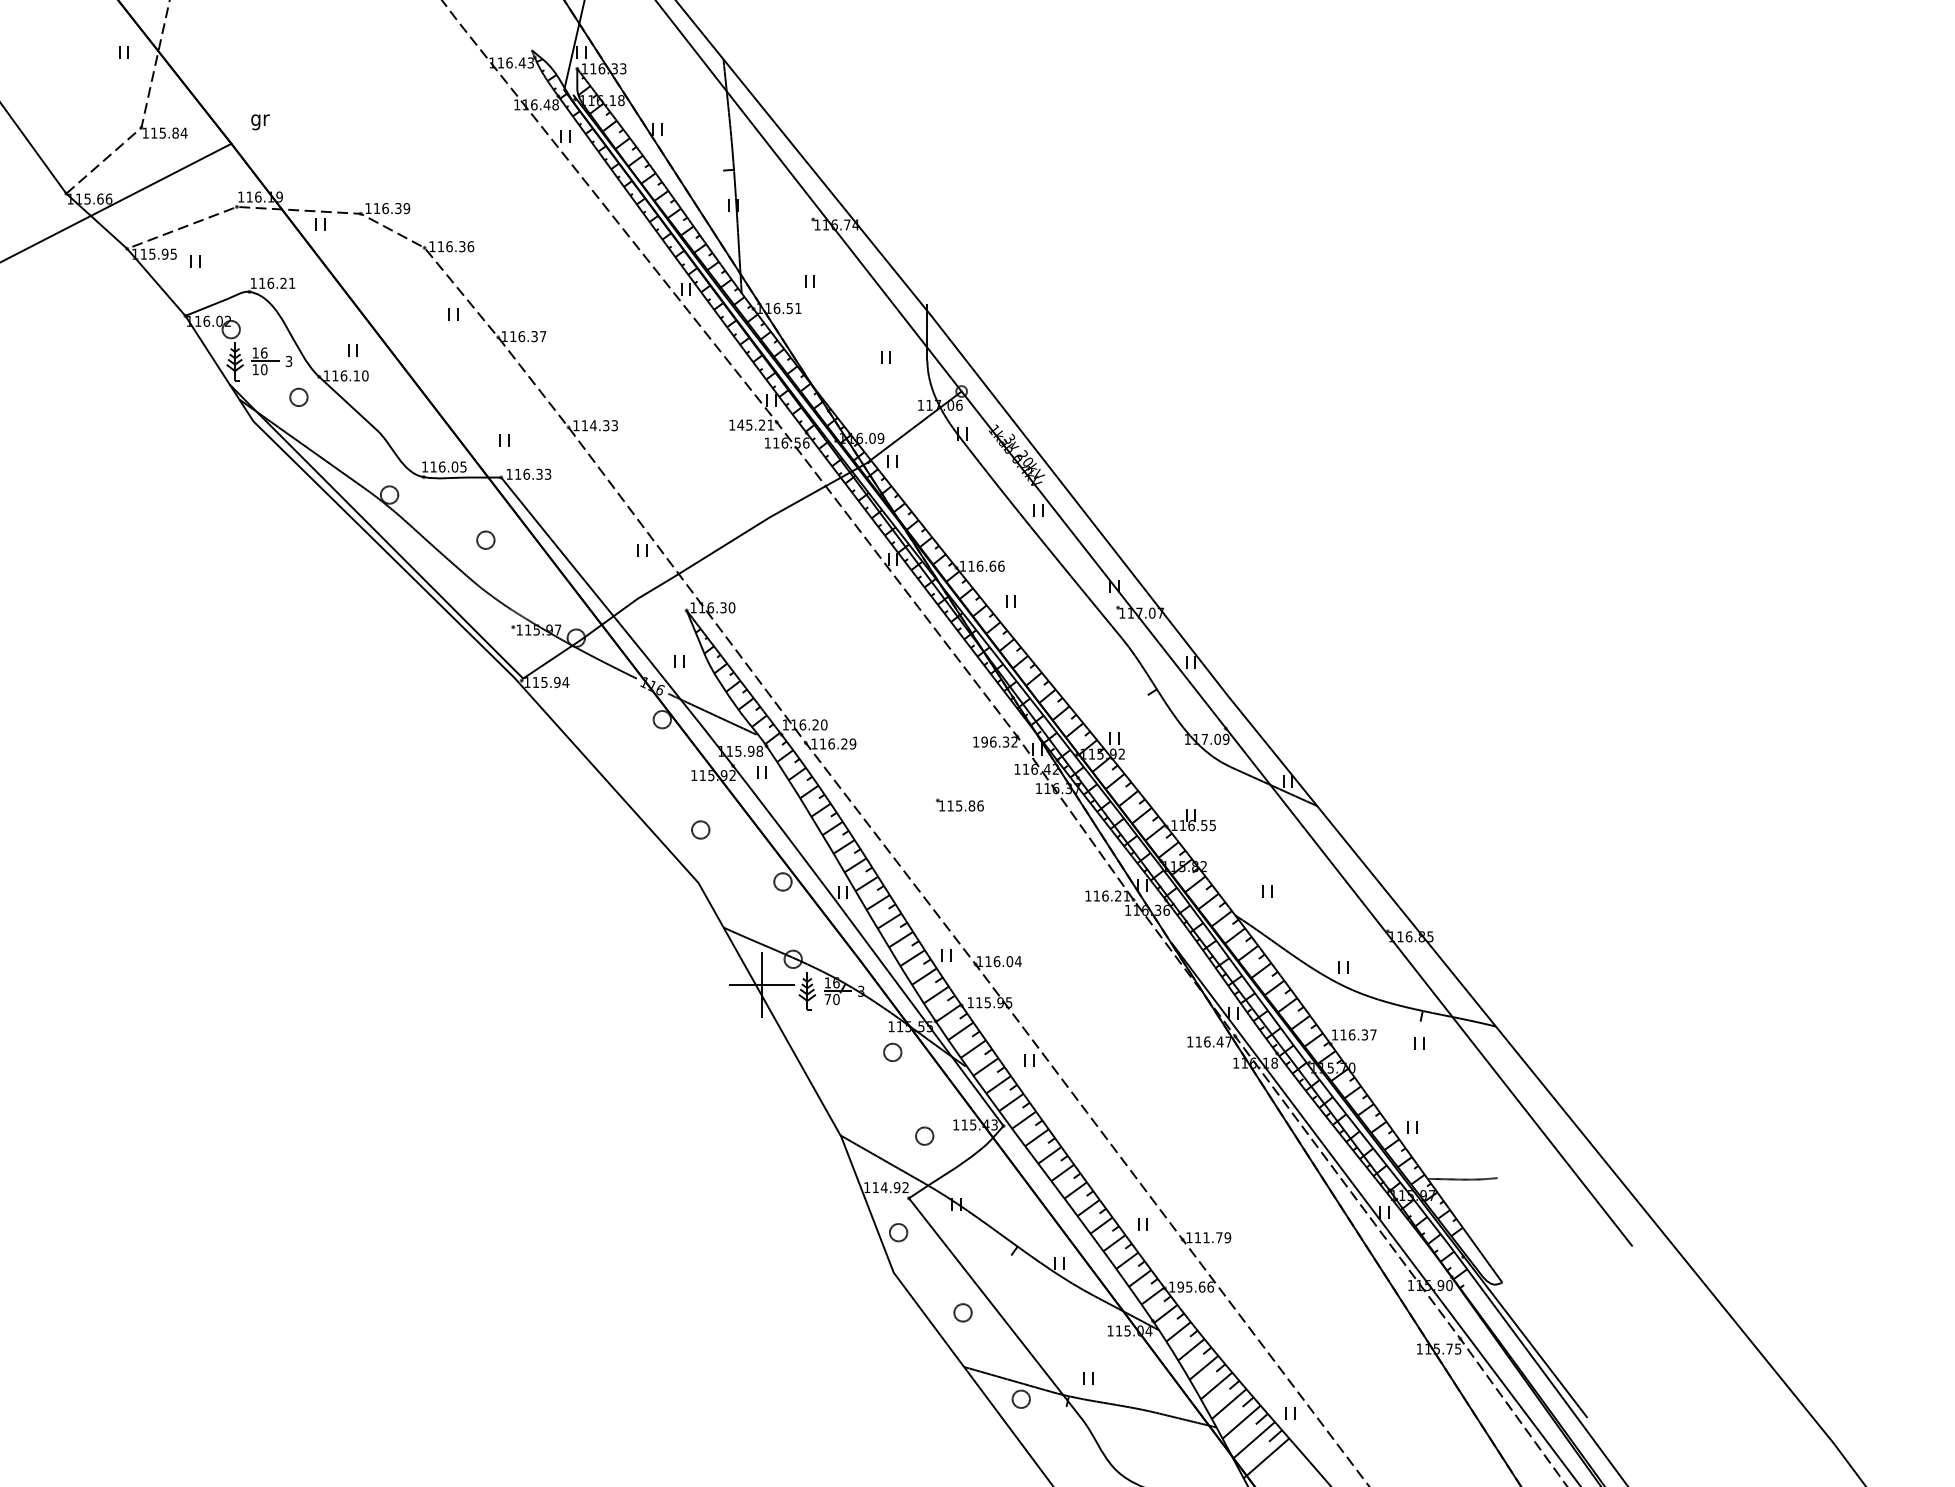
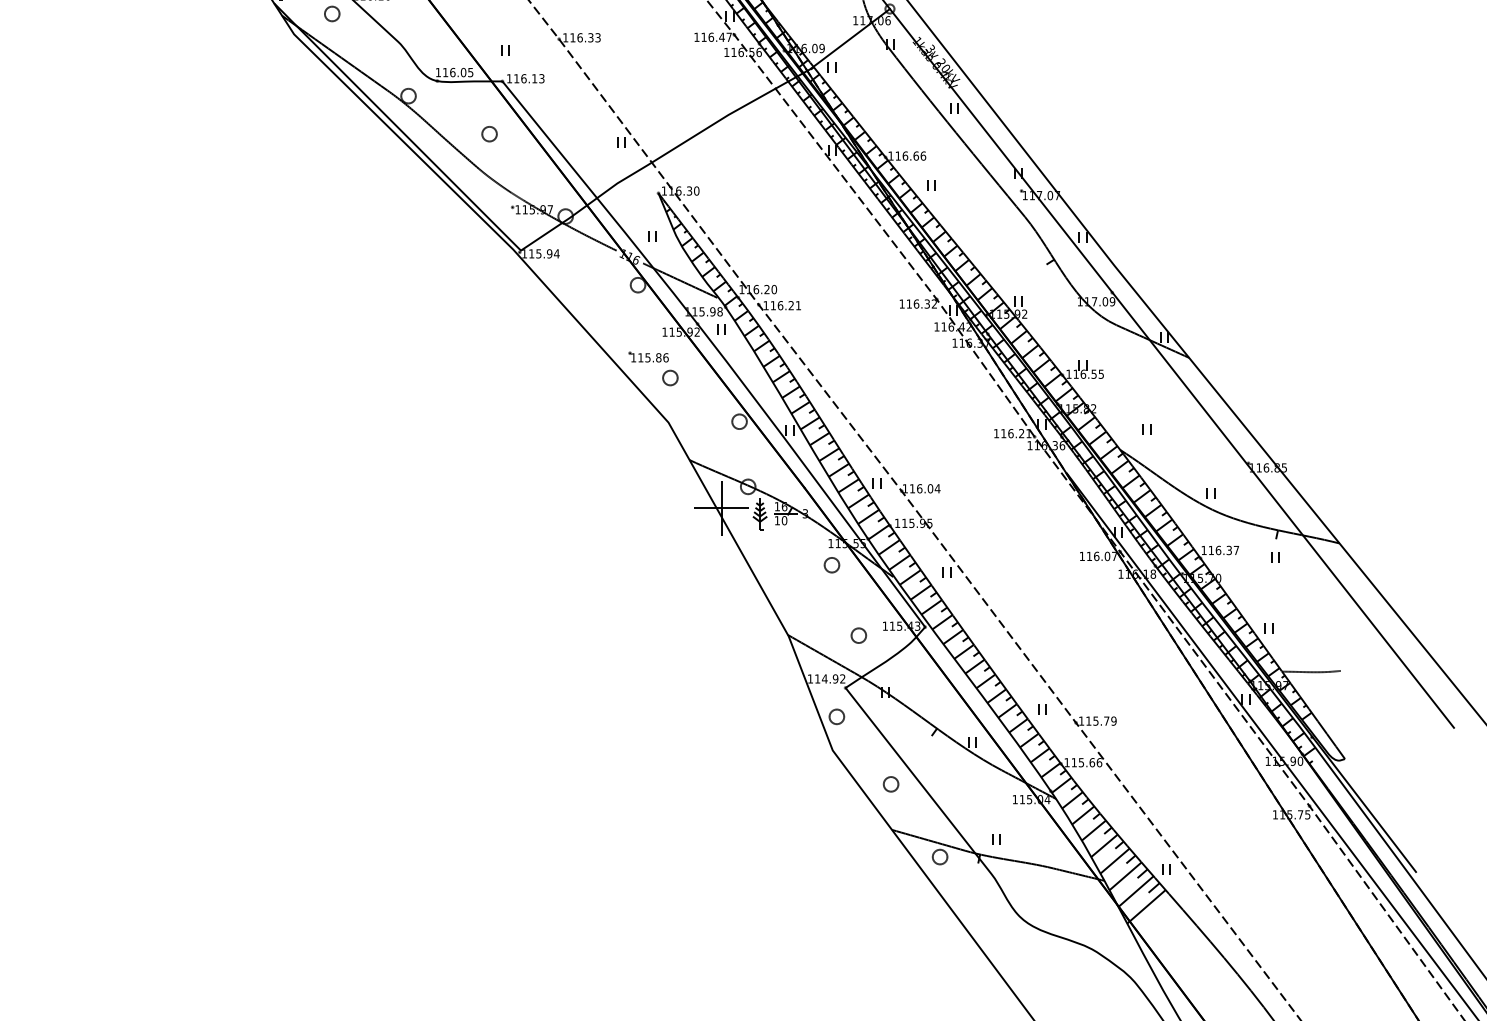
text: (755, 424) -> (716, 36), 145.21 -> 116.47
text: (592, 425) -> (579, 37), 114.33 -> 116.33
text: (539, 473) -> (534, 78), 116.33 -> 116.13
text: (984, 741) -> (909, 303), 196.32 -> 116.32
text: (852, 743) -> (798, 305), 116.29 -> 116.21
part: (959, 804) -> (648, 356), moved
text: (827, 999) -> (777, 520), 70 -> 10
text: (1219, 1041) -> (1106, 555), 116.47 -> 116.07
text: (1206, 1237) -> (1095, 720), 111.79 -> 115.79
text: (1180, 1286) -> (1074, 762), 195.66 -> 115.66

